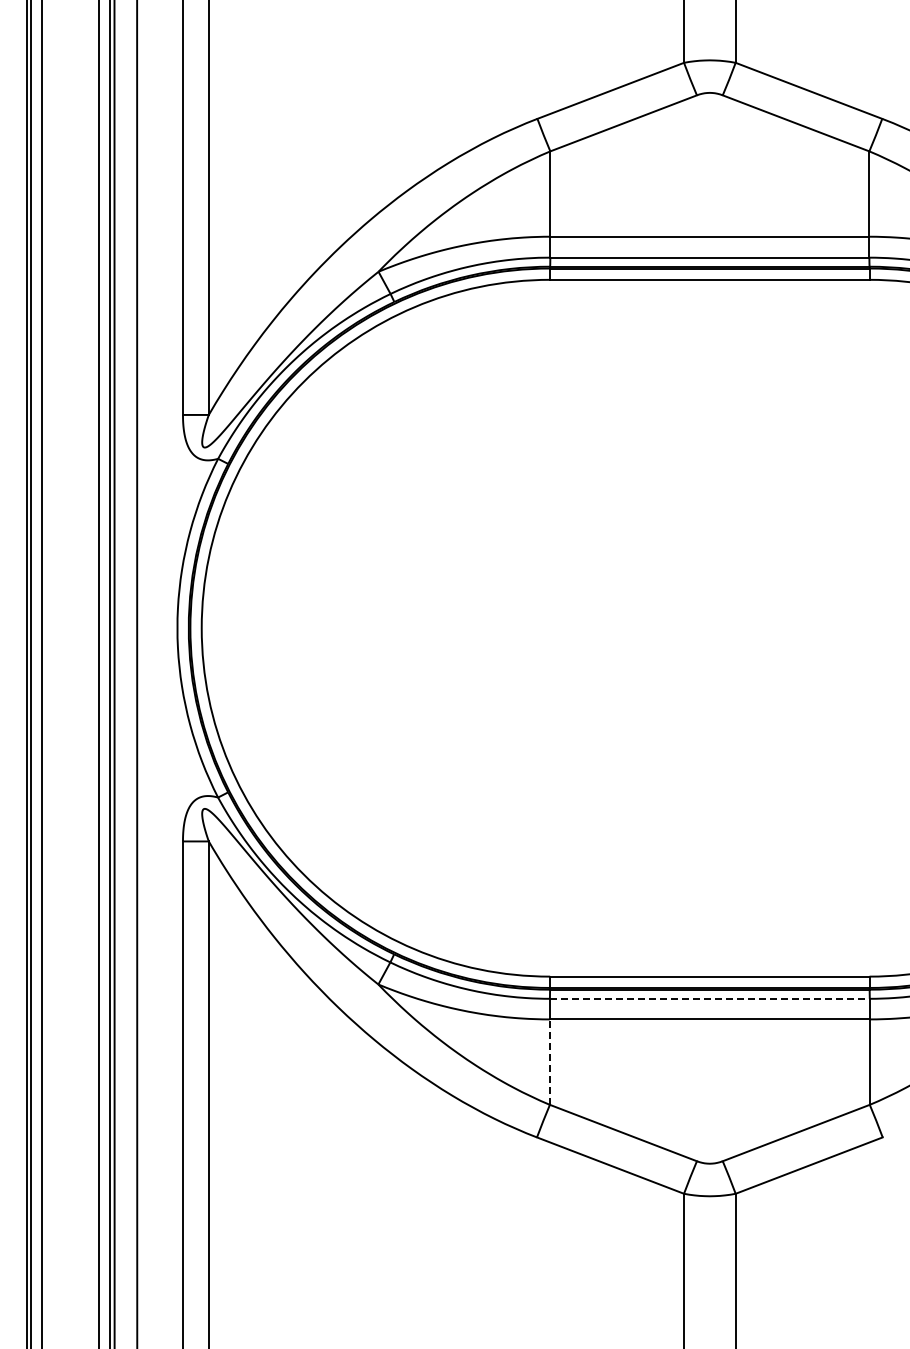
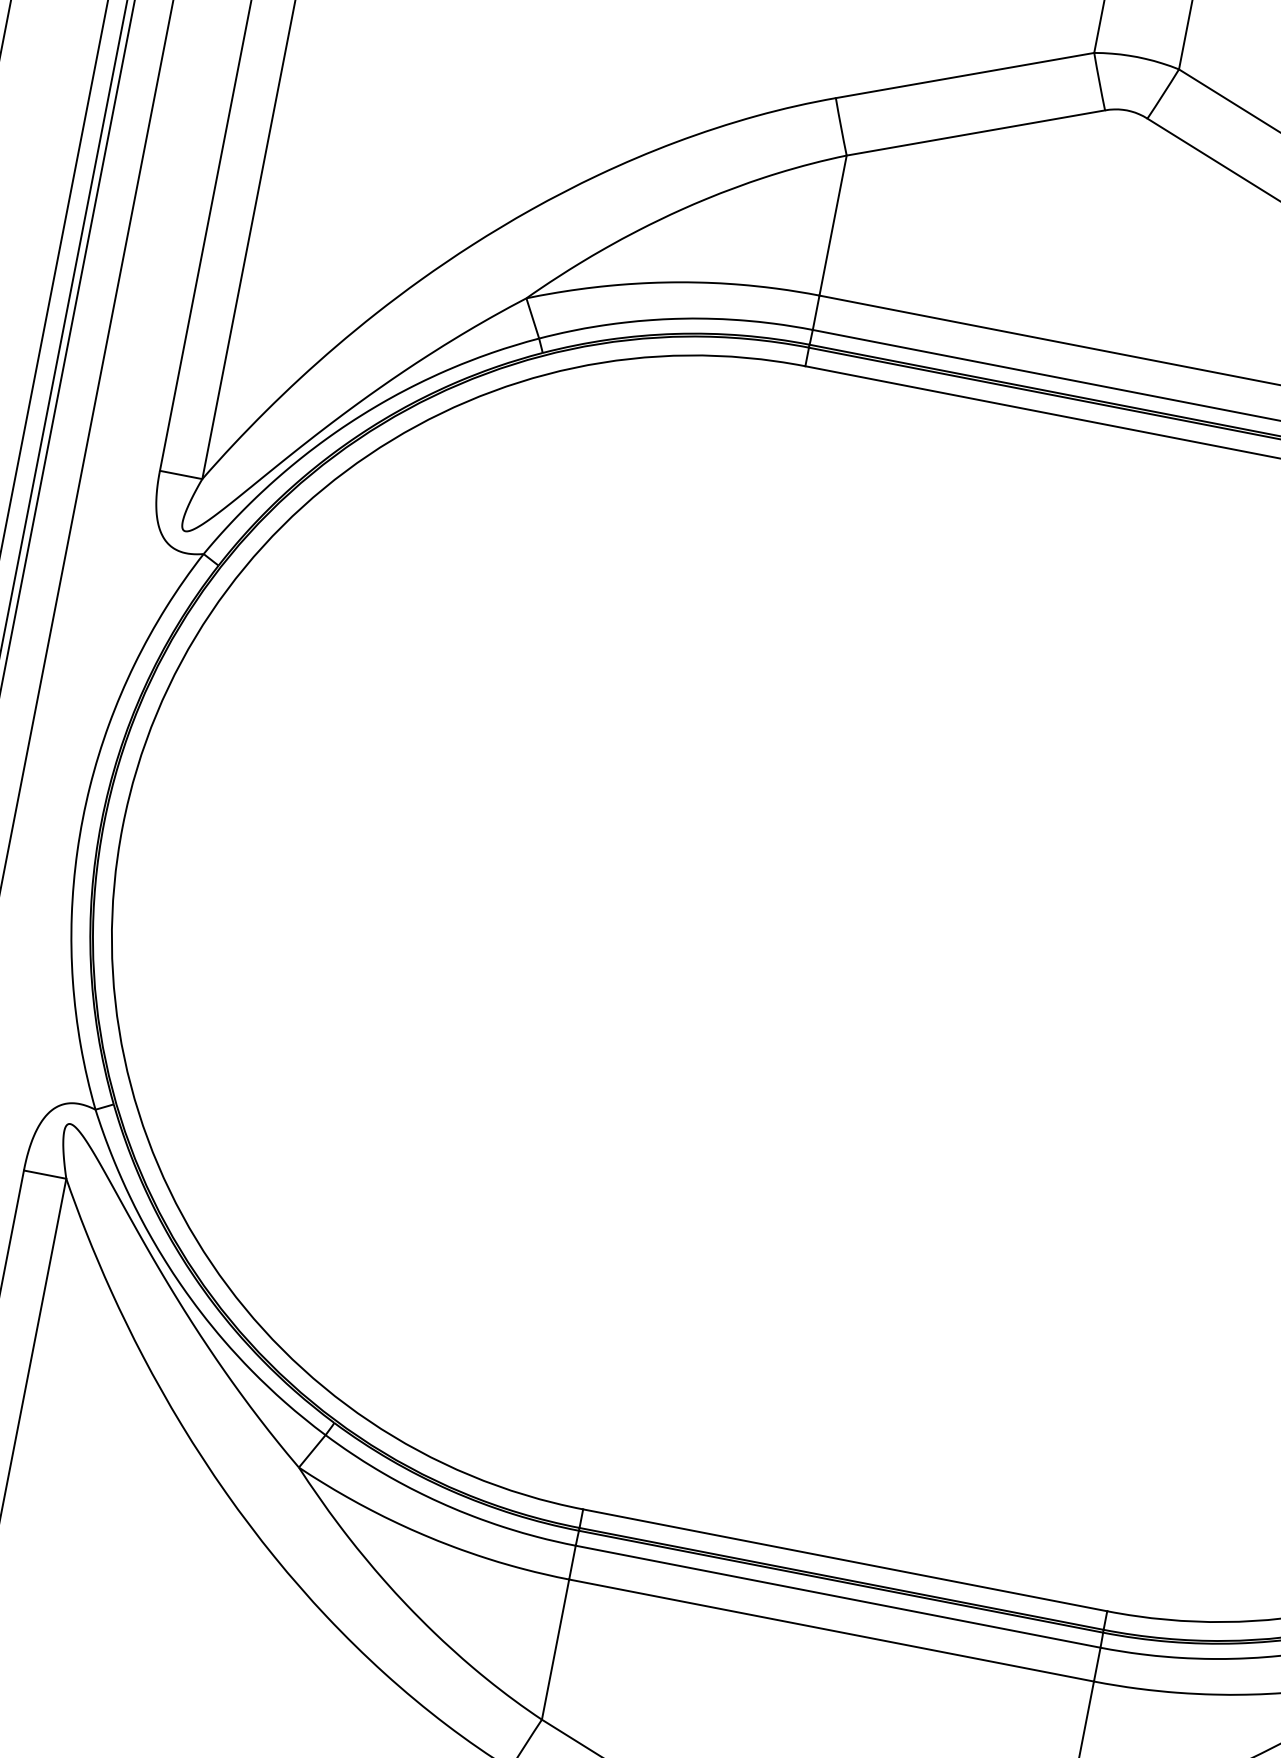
line: (709, 998) -> (837, 1596), dashed -> solid
line: (549, 1062) -> (554, 1650), dashed -> solid

